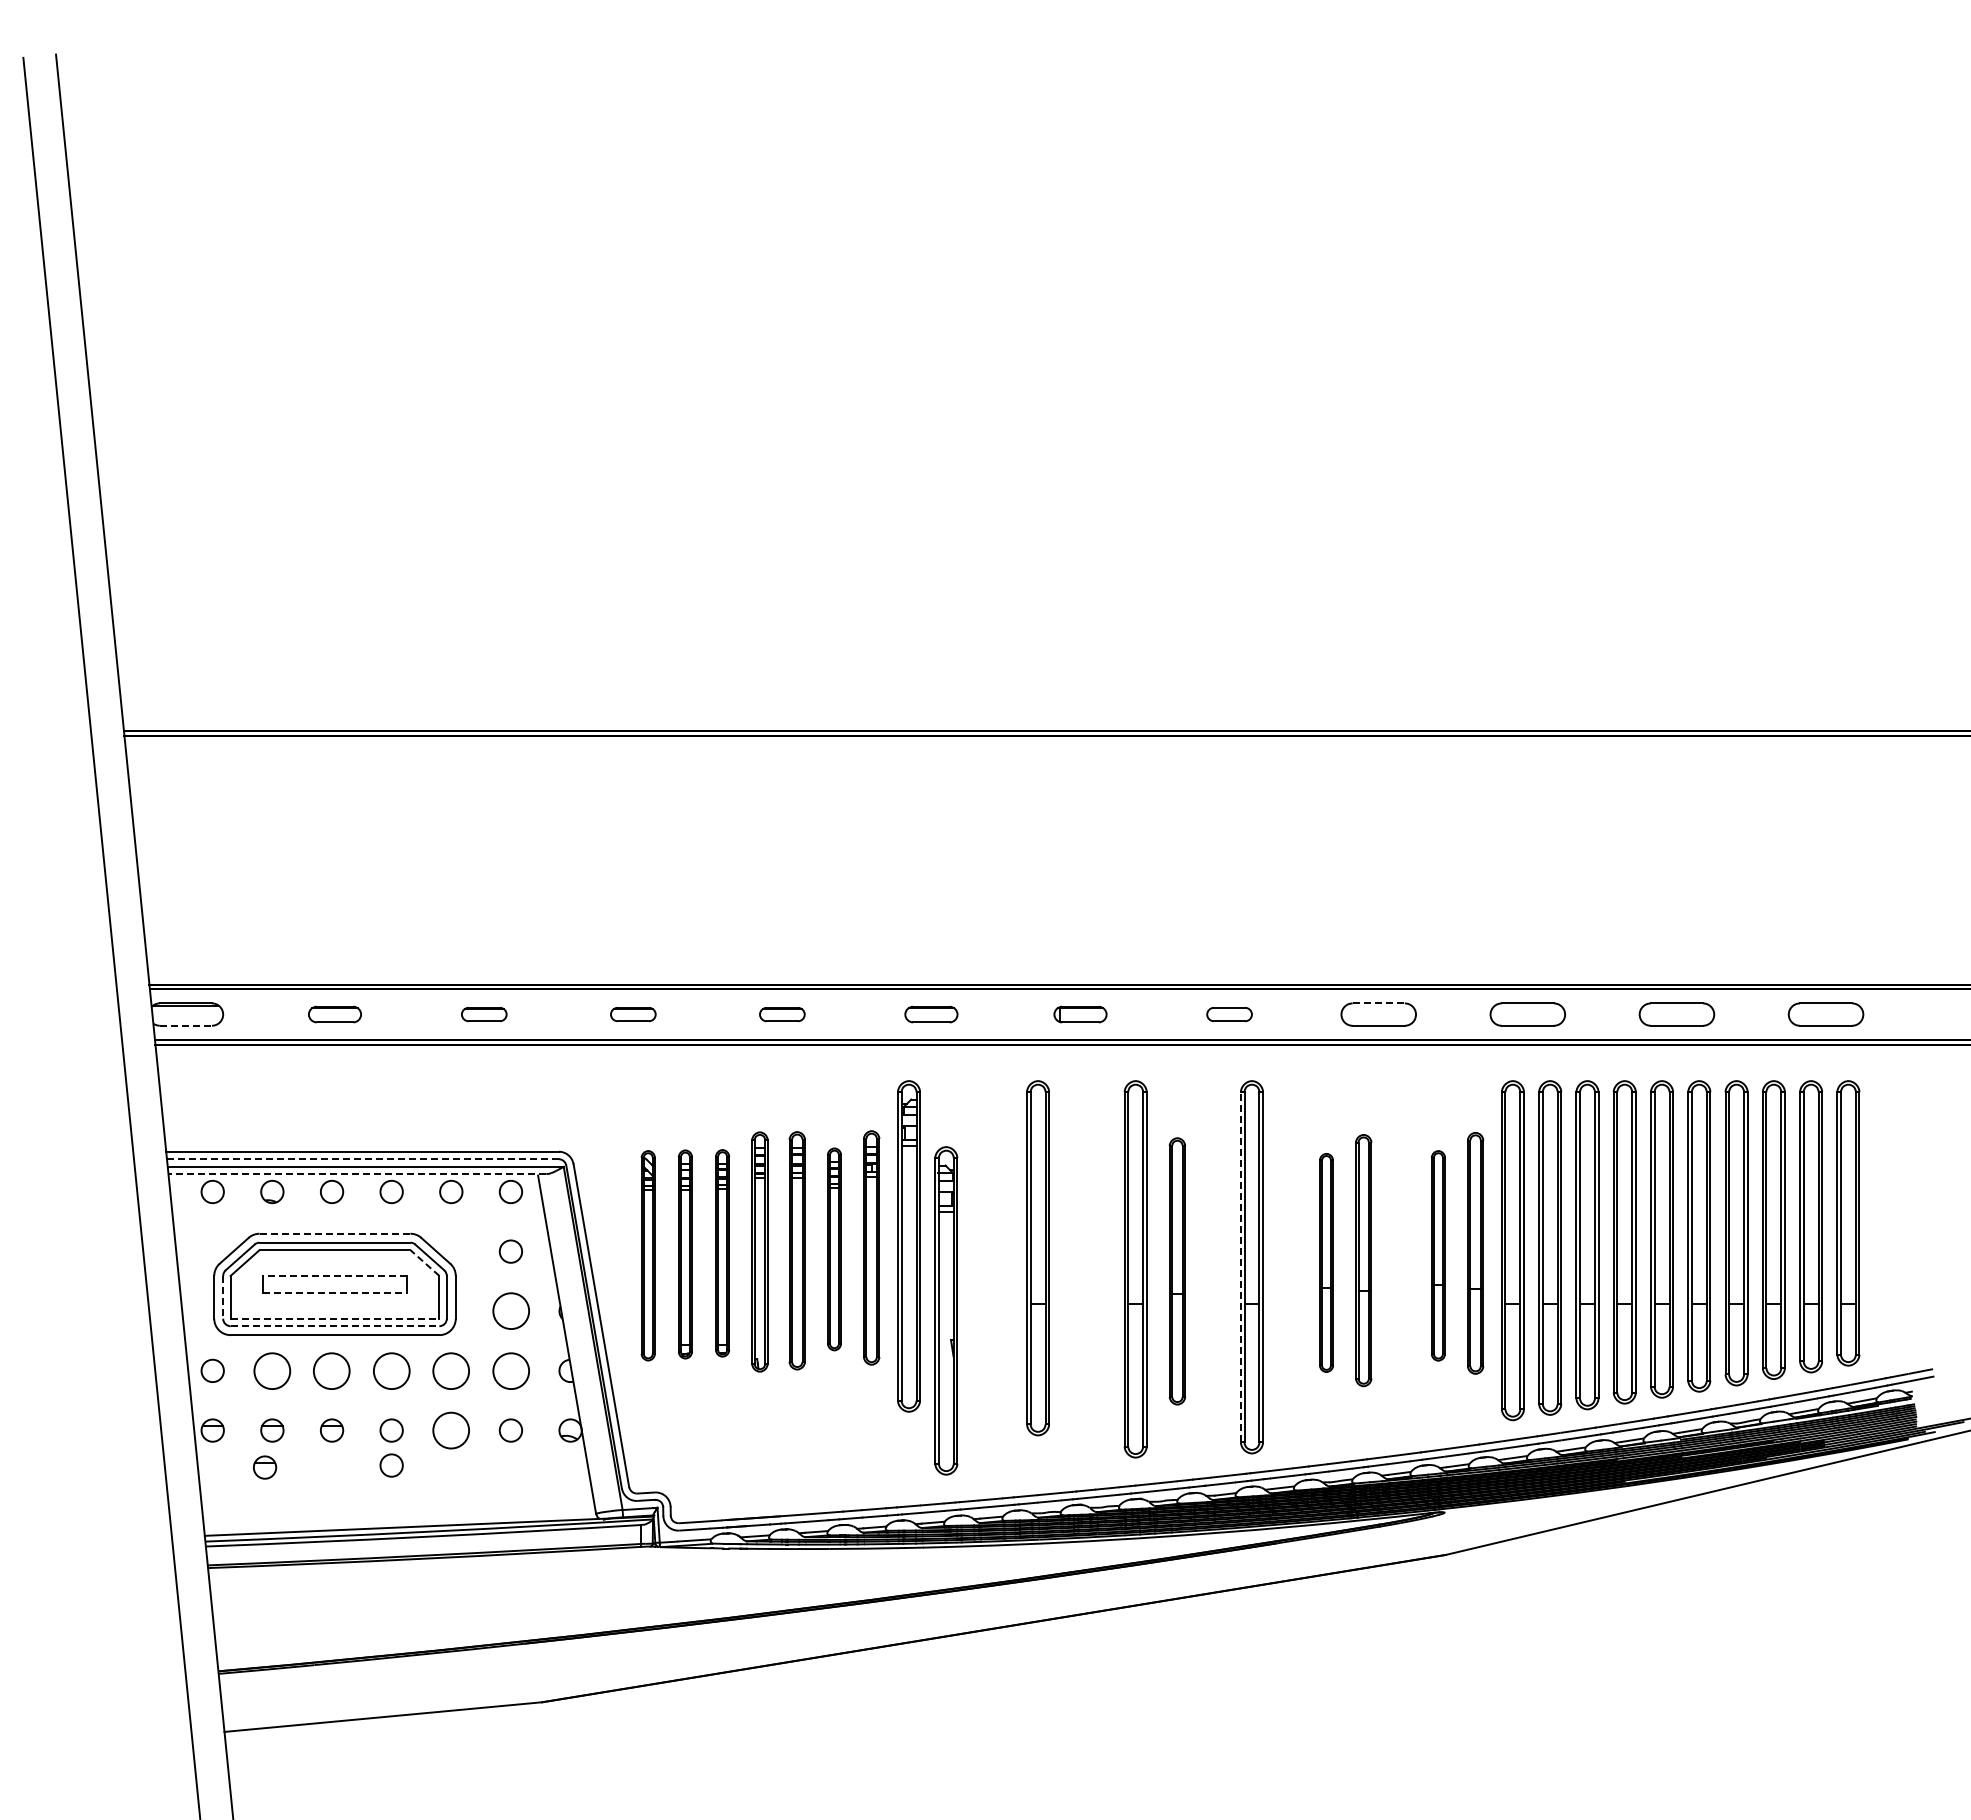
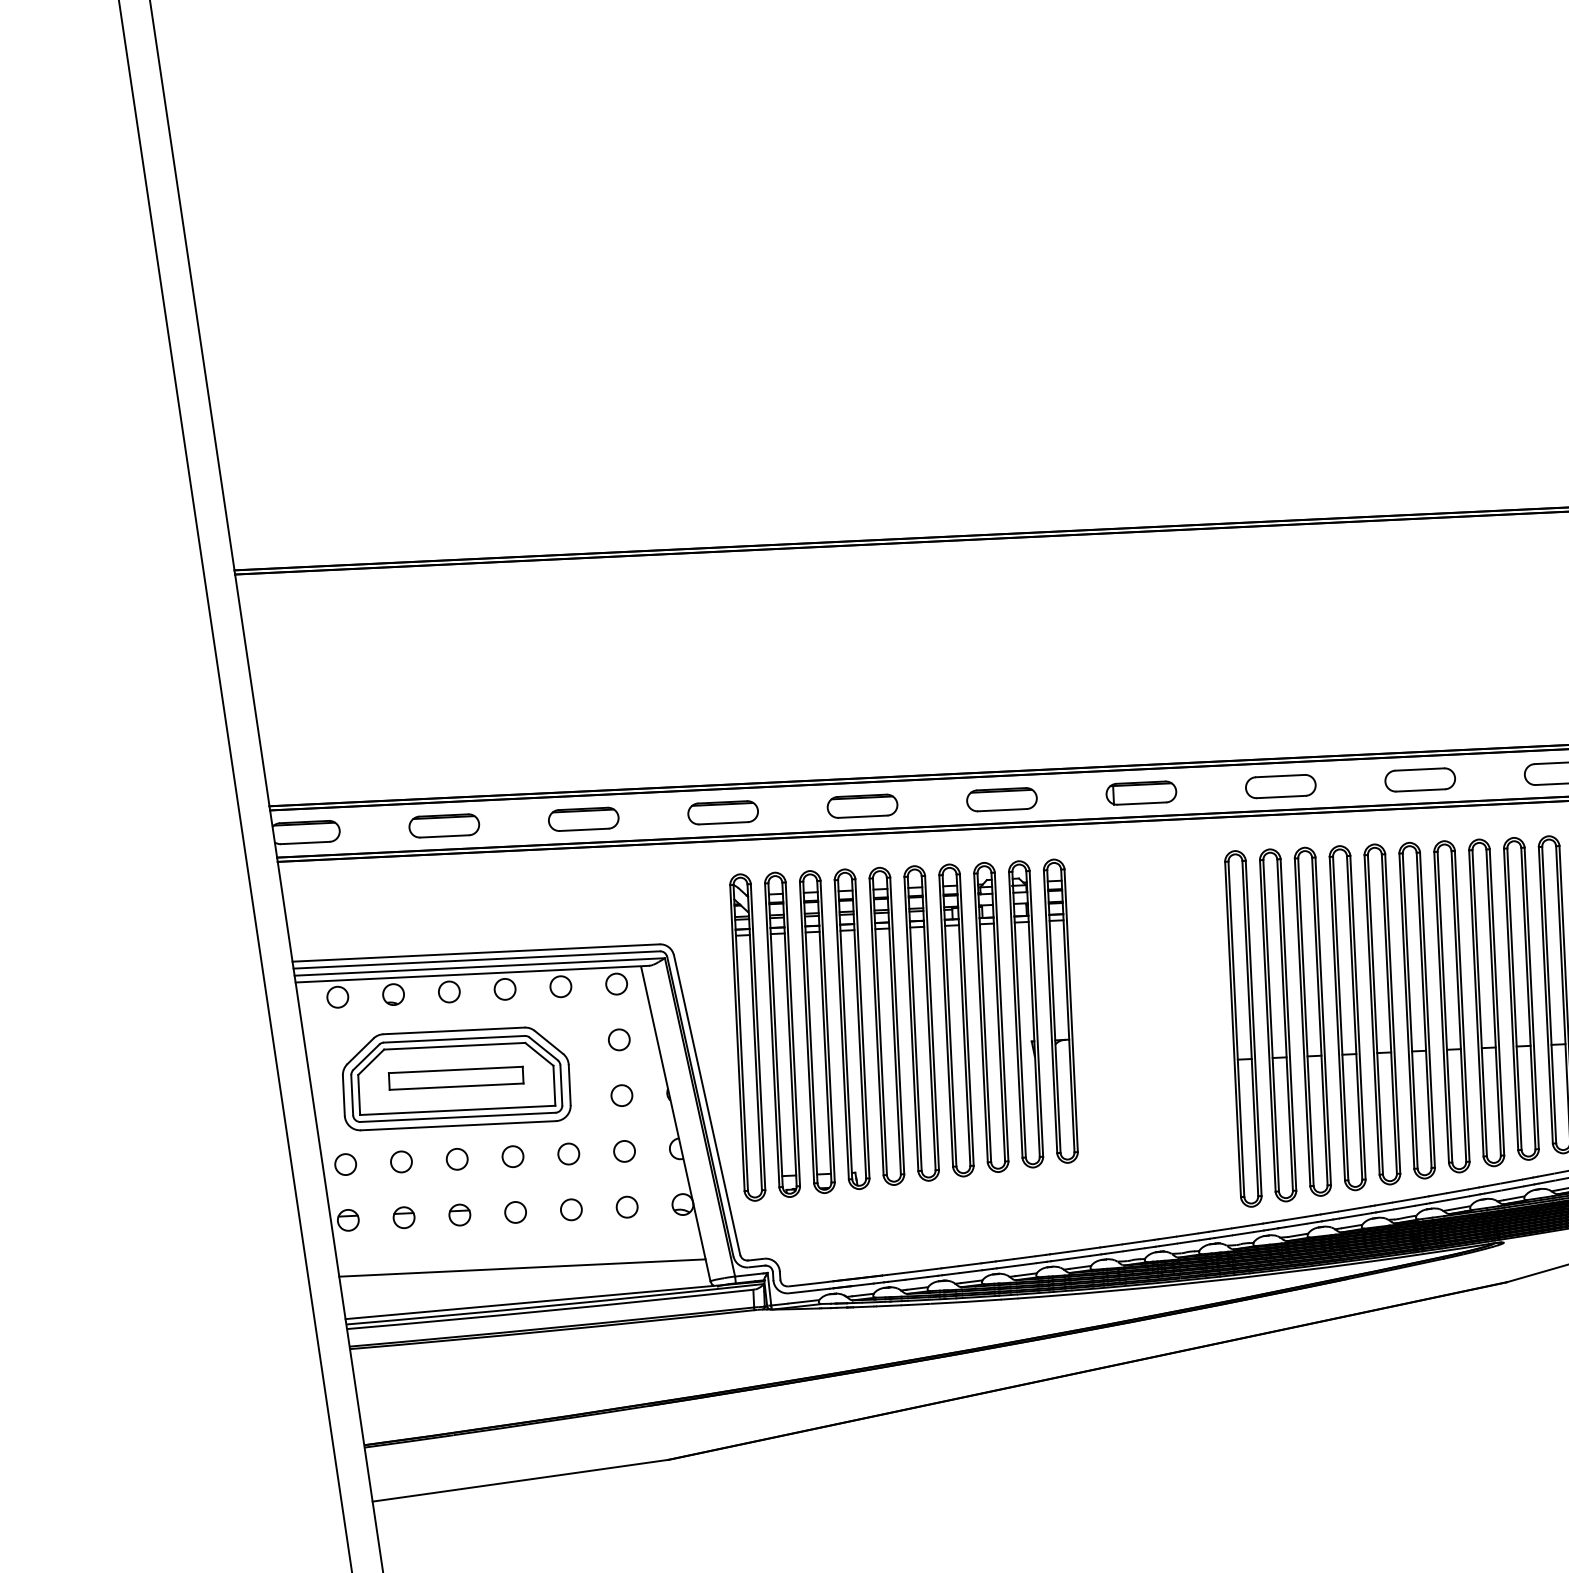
line: (1379, 1003) -> (1420, 769), dashed -> solid
part: (334, 1014) -> (443, 825), size x1.43
part: (484, 1014) -> (584, 819), size x1.67
part: (633, 1014) -> (723, 812), size x1.67
part: (782, 1014) -> (862, 806), size x1.67
part: (931, 1014) -> (1002, 799), size x1.43
part: (1080, 1014) -> (1141, 793), size x1.43
part: (1229, 1014) -> (1280, 786), size x1.67
line: (186, 1025) -> (305, 842), dashed -> solid
line: (362, 1159) -> (476, 960), dashed -> solid
line: (357, 1174) -> (472, 974), dashed -> solid
line: (334, 1233) -> (453, 1030), dashed -> solid
part: (983, 1243) -> (1060, 1011), added
part: (871, 1247) -> (956, 1020), size x1.43
part: (834, 1249) -> (921, 1023), size x1.67
part: (797, 1250) -> (887, 1026), size x1.43
part: (759, 1251) -> (851, 1028), size x1.43
part: (722, 1253) -> (817, 1032), size x1.67
part: (1475, 1253) -> (1521, 999), size x1.43
part: (685, 1254) -> (782, 1034), size x1.67
part: (648, 1255) -> (748, 1037), size x1.67
part: (1438, 1255) -> (1486, 1002), size x1.67
part: (1037, 1258) -> (1451, 1007), moved
part: (1363, 1260) -> (1416, 1010), size x1.43
line: (424, 1262) -> (538, 1053), dashed -> solid
part: (1326, 1262) -> (1382, 1014), size x1.67
part: (1289, 1265) -> (1347, 1018), added
line: (1240, 1266) -> (1302, 1021), dashed -> solid
part: (1135, 1269) -> (1277, 1025), moved
part: (1177, 1271) -> (1243, 1029), size x1.43
line: (335, 1275) -> (456, 1069), dashed -> solid
line: (335, 1293) -> (457, 1086), dashed -> solid
line: (223, 1297) -> (352, 1095), dashed -> solid
part: (946, 1310) -> (1026, 1014), moved
circle: (510, 1311) -> (621, 1095), size x0.62
line: (335, 1318) -> (458, 1110), dashed -> solid
line: (335, 1326) -> (458, 1117), dashed -> solid
circle: (272, 1370) -> (401, 1161), size x0.62
circle: (332, 1370) -> (457, 1158), size x0.62
circle: (391, 1370) -> (512, 1156), size x0.62
circle: (451, 1370) -> (568, 1153), size x0.62
circle: (510, 1370) -> (624, 1151), size x0.62
circle: (451, 1430) -> (571, 1209), size x0.62
circle: (391, 1465) -> (517, 1245), removed
part: (265, 1467) -> (399, 1252), removed
line: (396, 1490) -> (522, 1268), added

